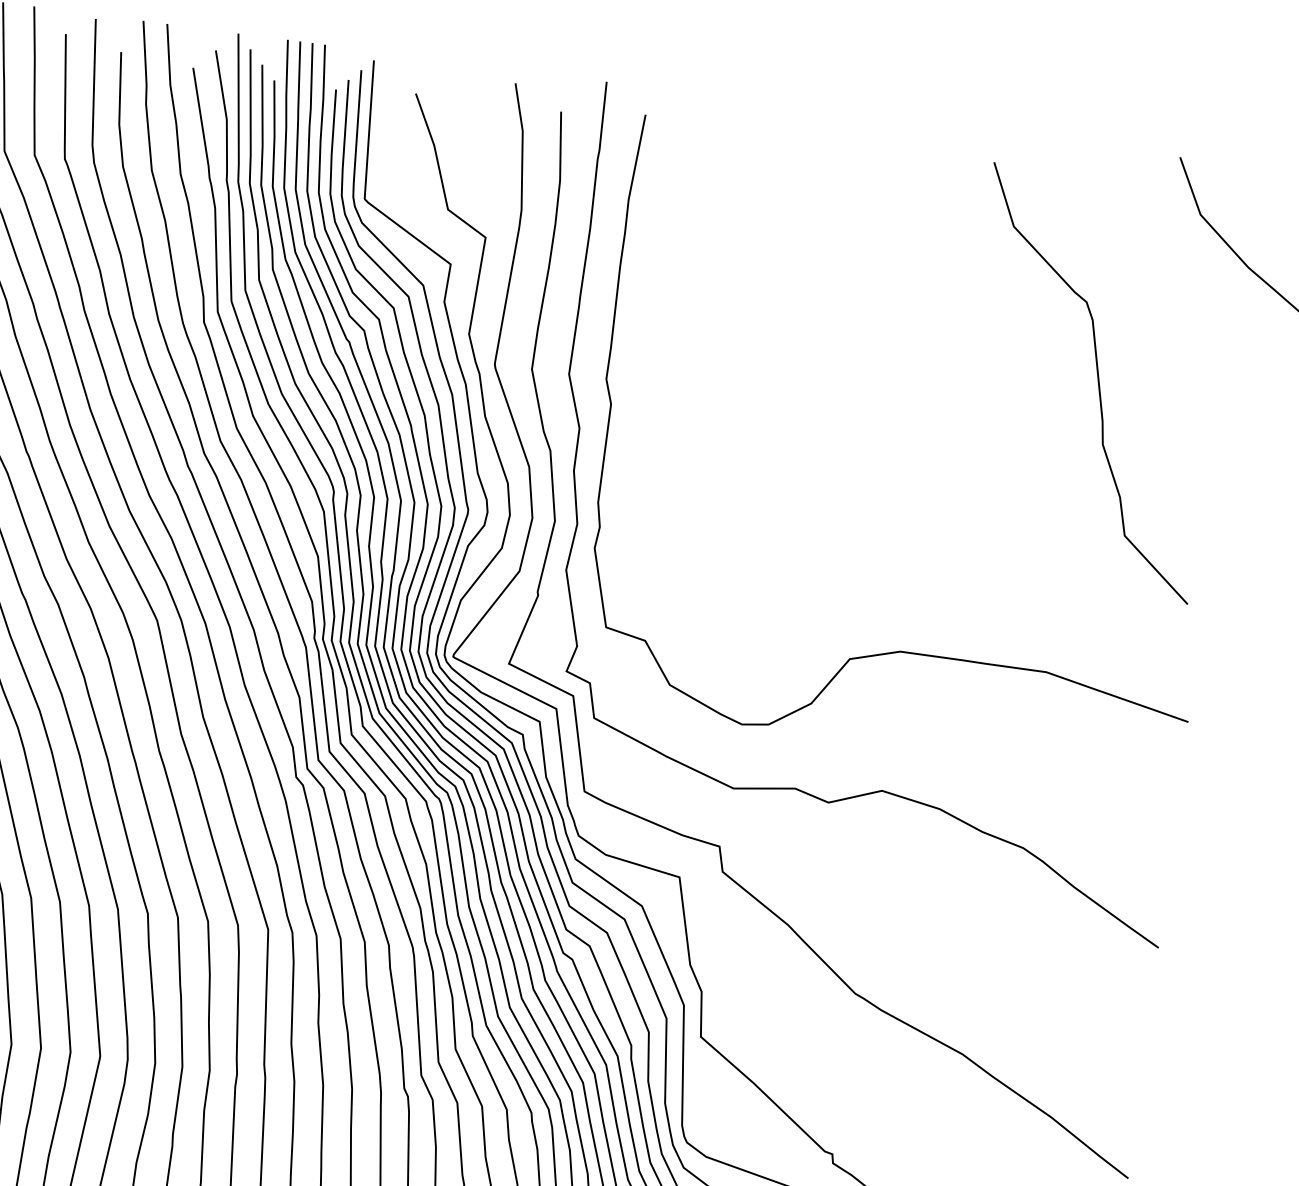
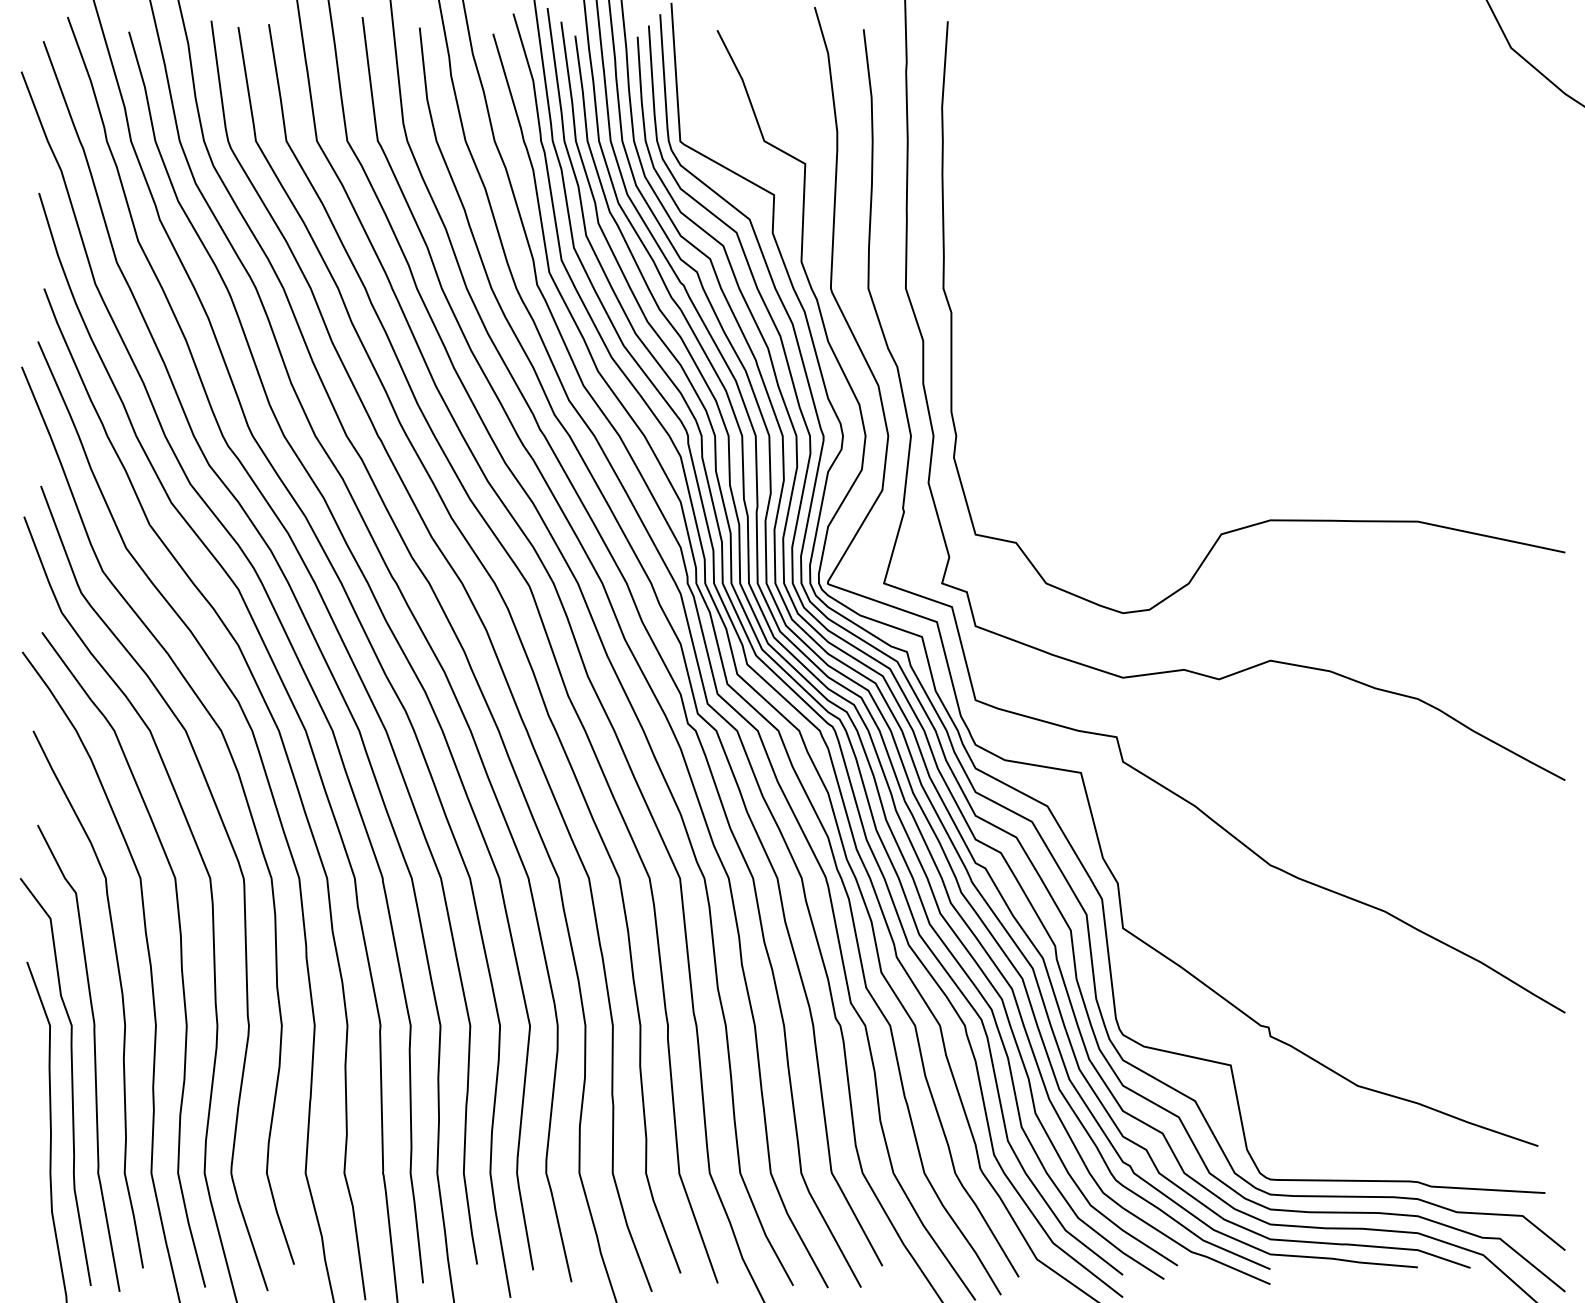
curve: (1097, 381) -> (1430, 226), removed

